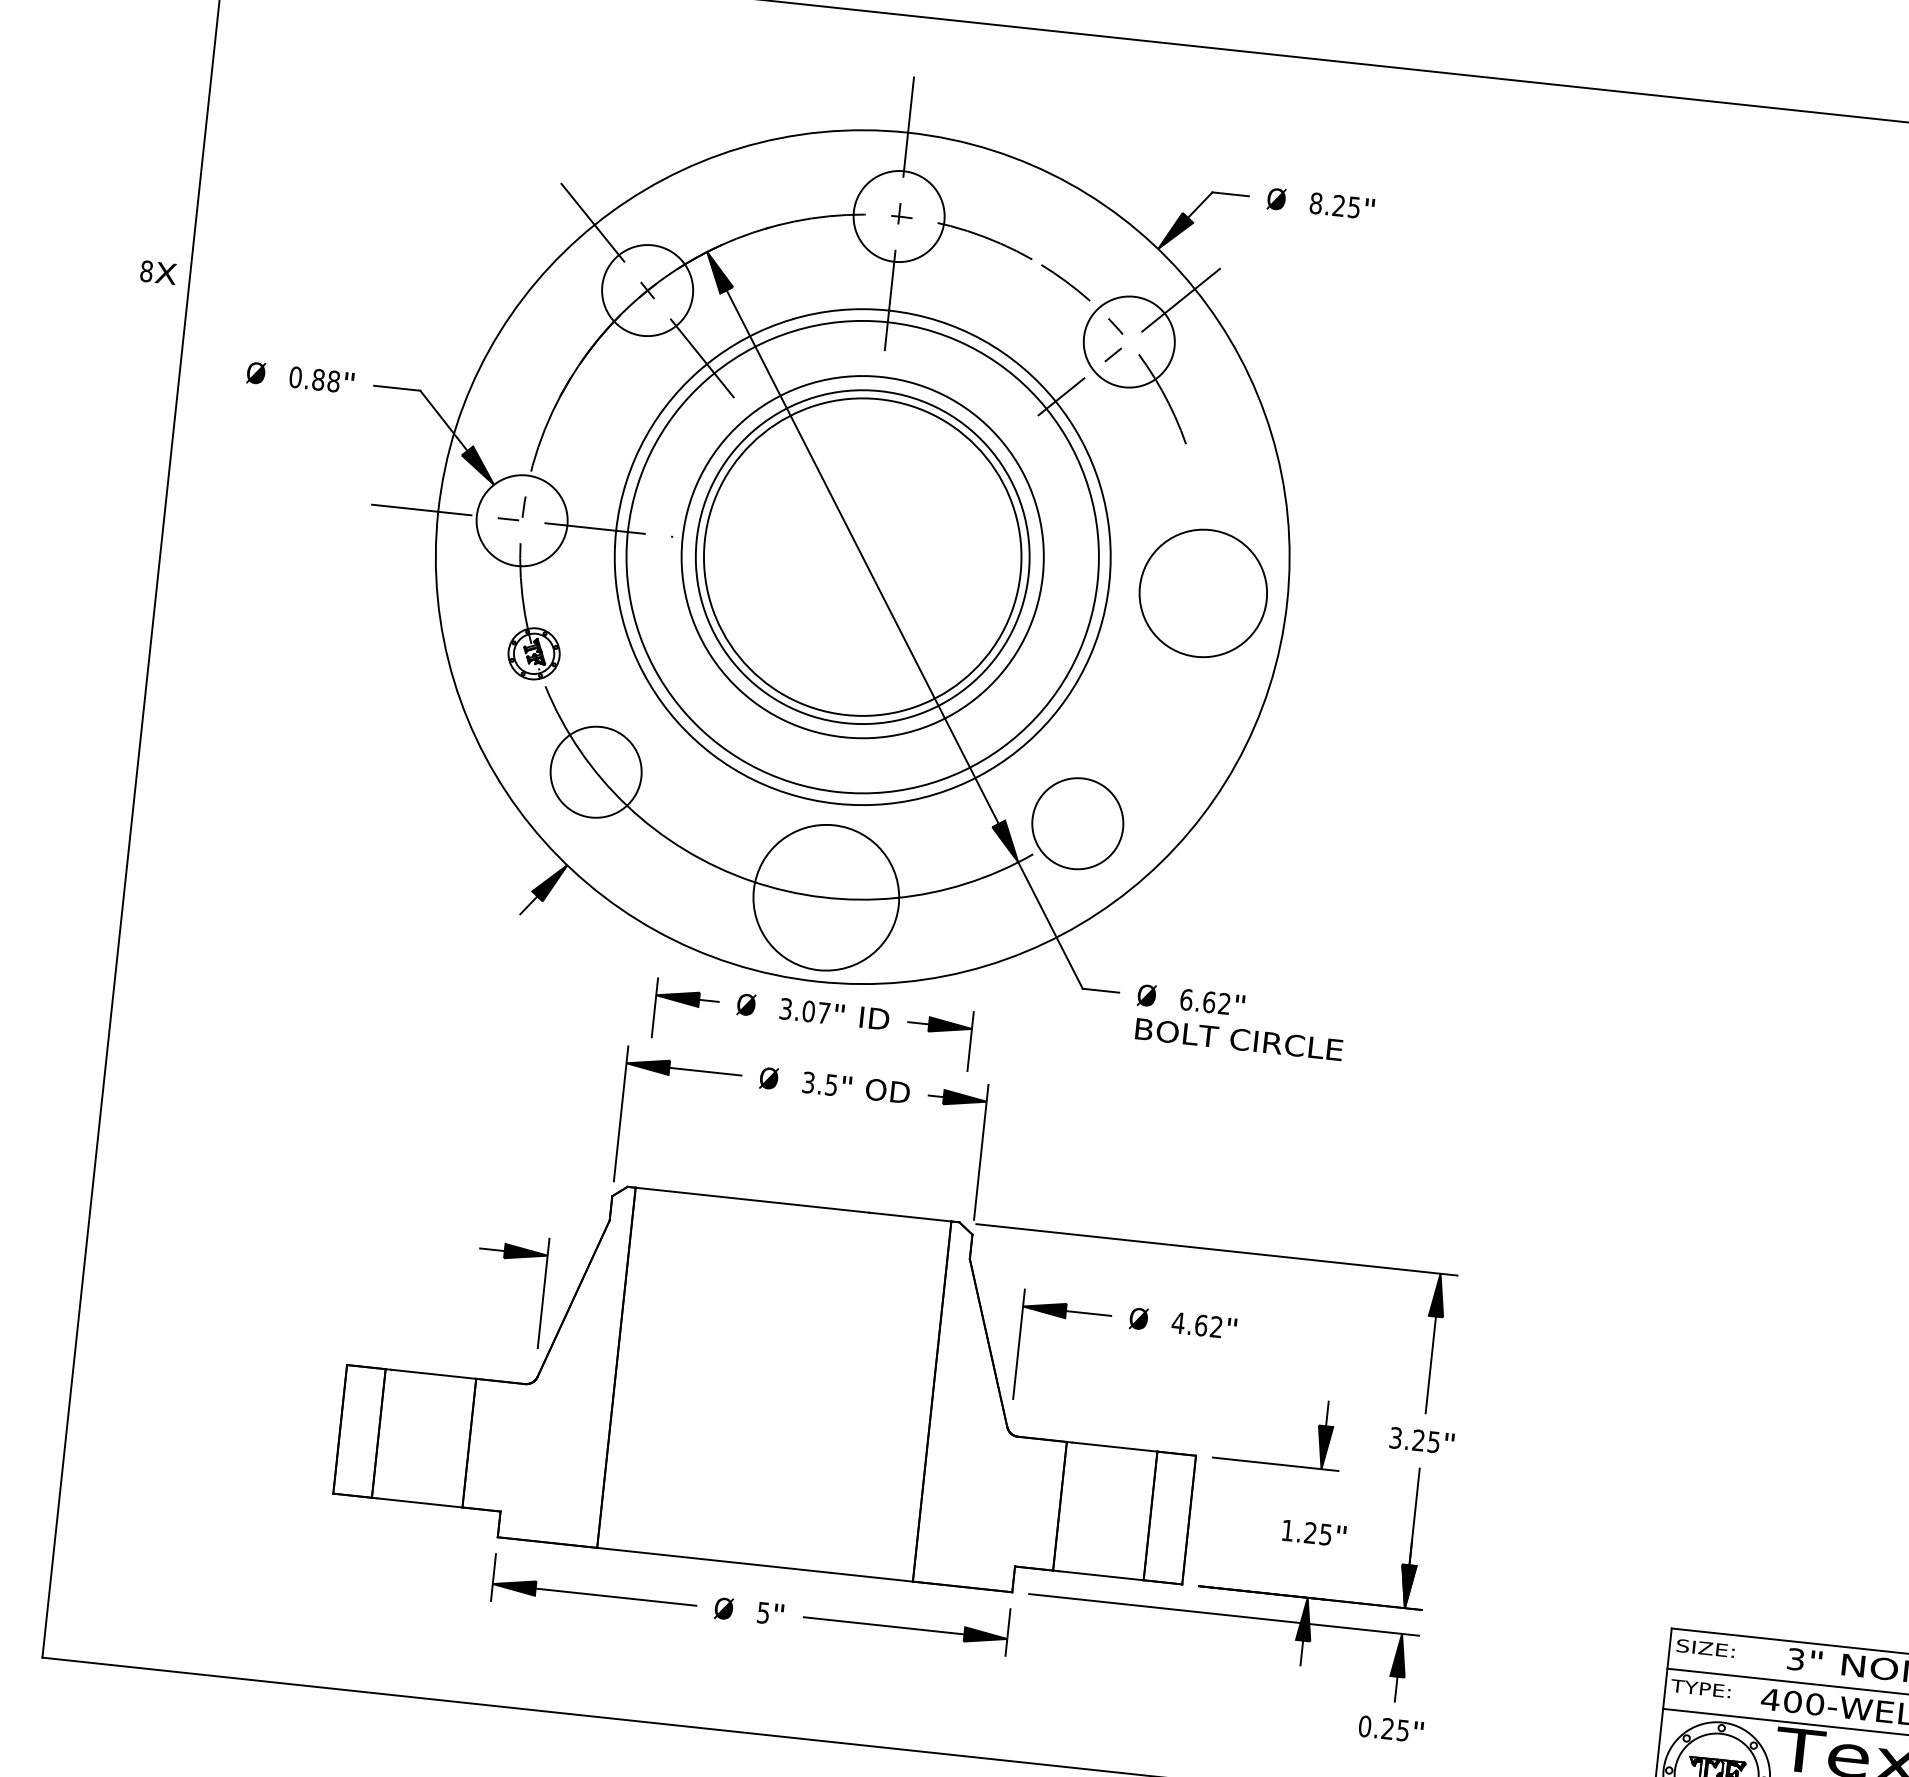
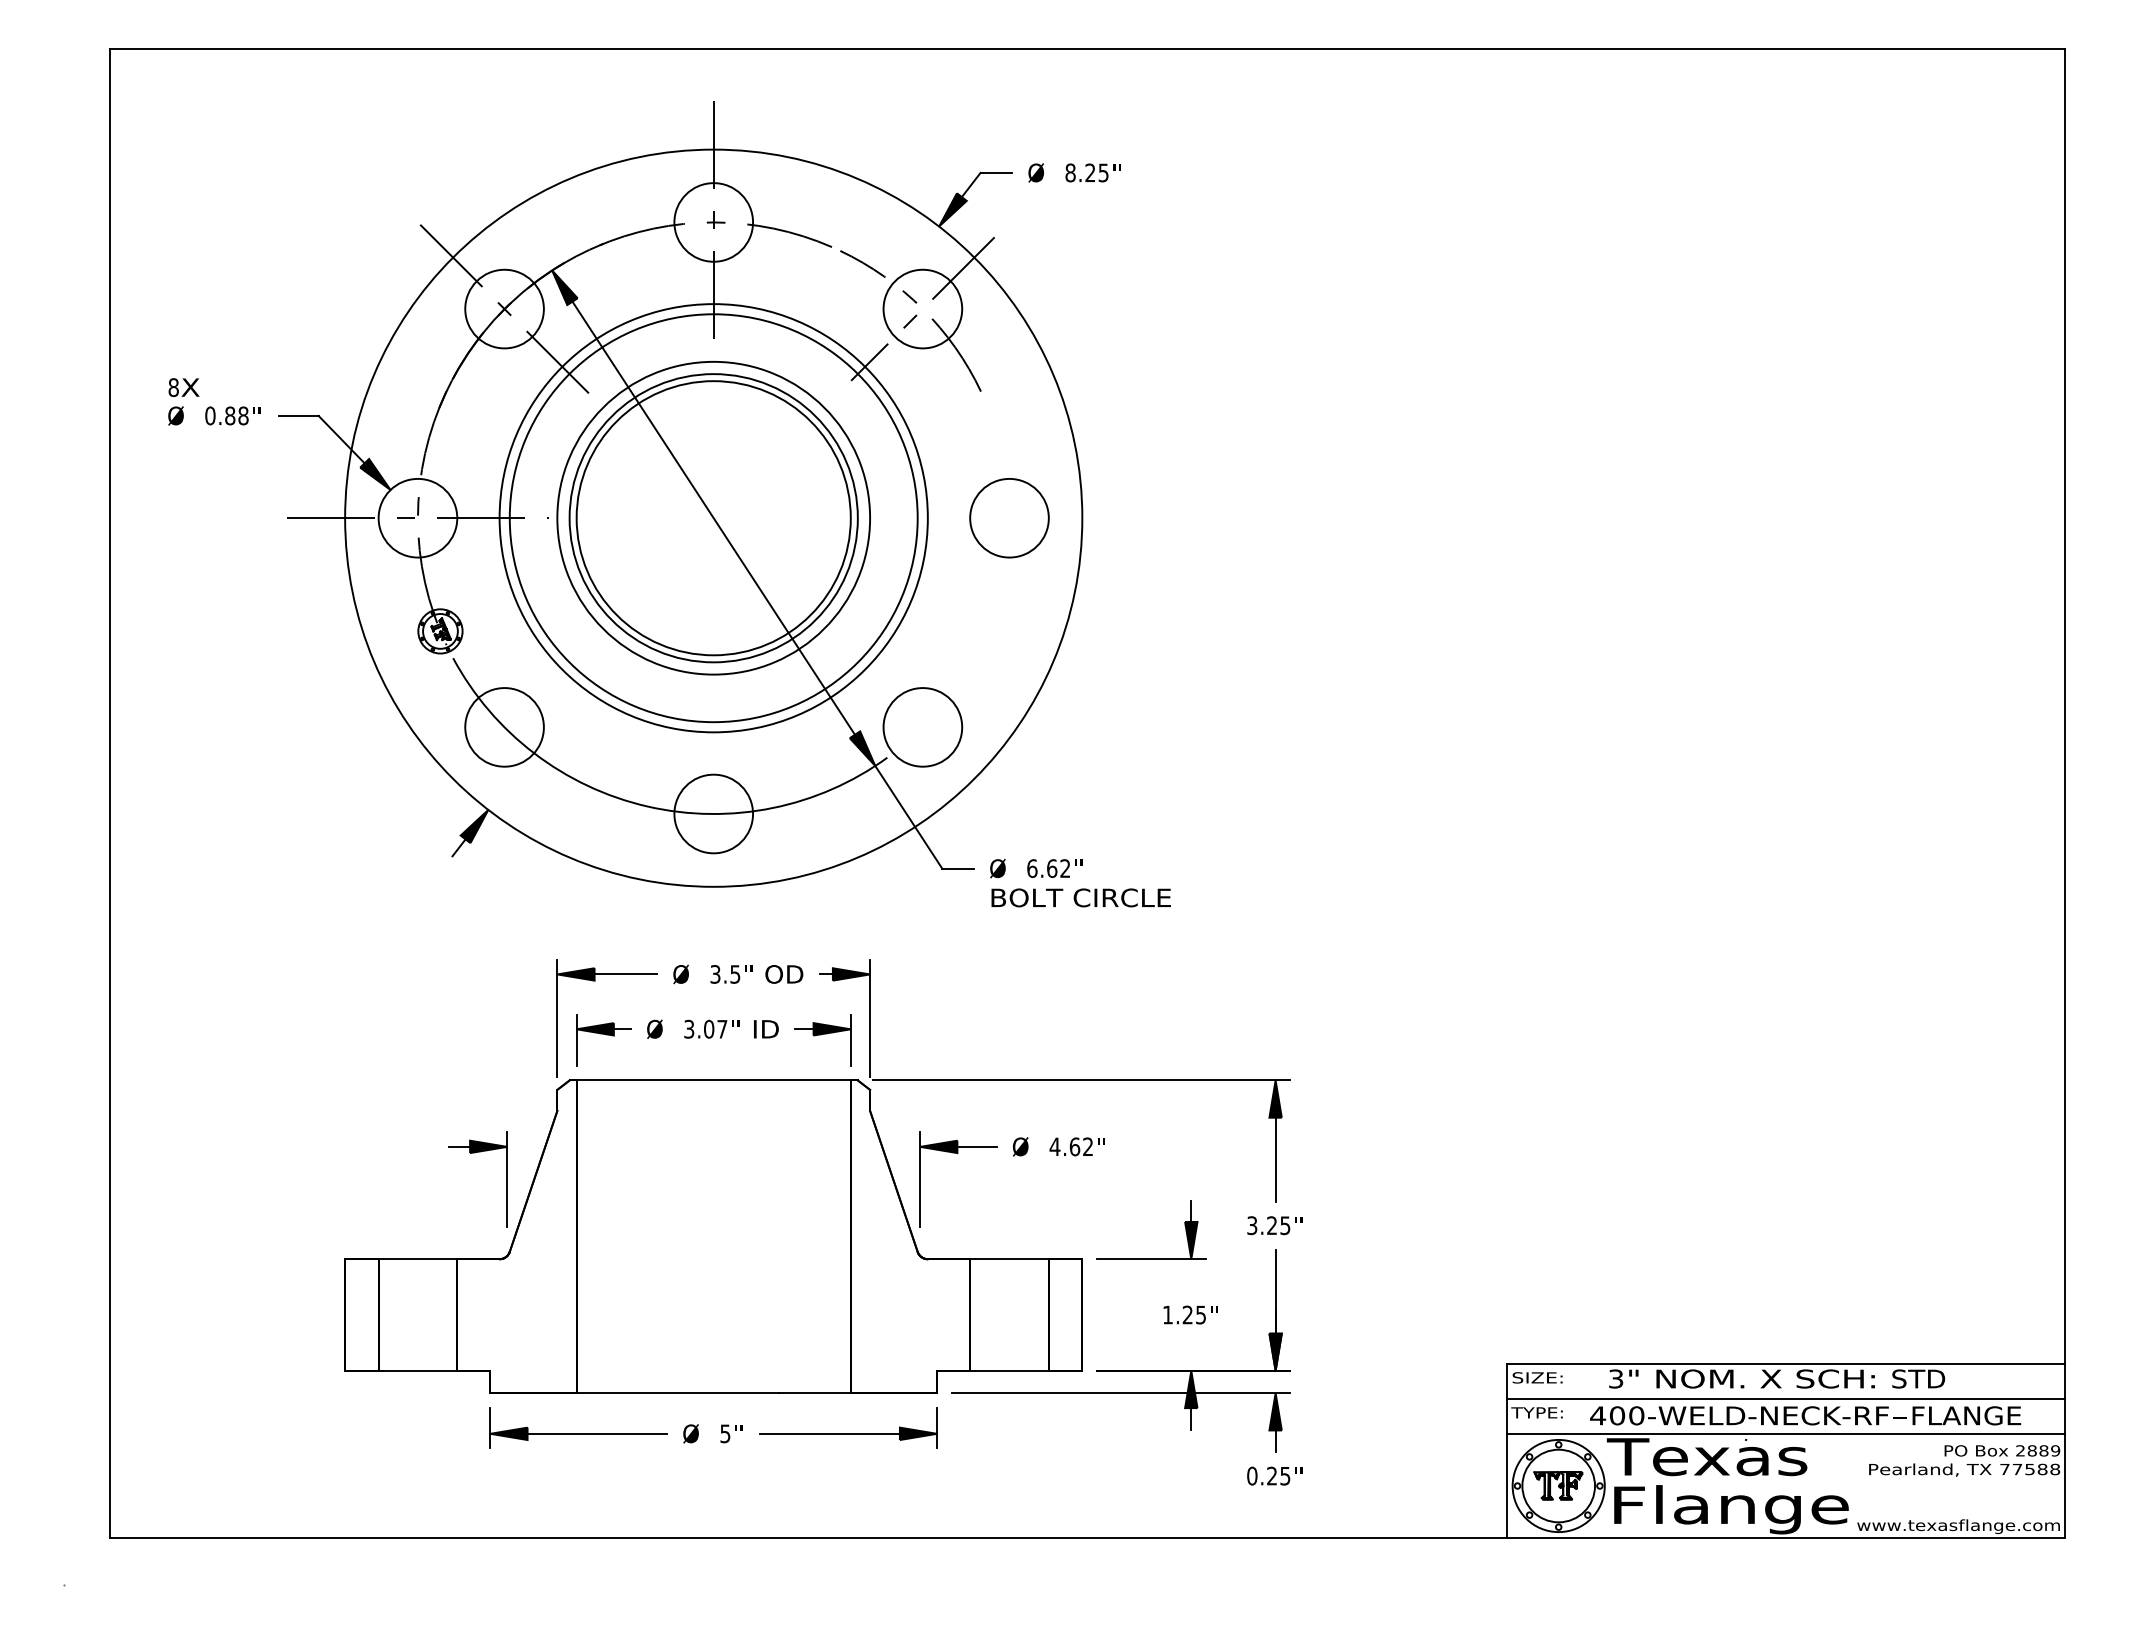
text: (157, 272) -> (183, 387), moved
circle: (1203, 593) -> (1009, 518), size x0.71
circle: (826, 897) -> (713, 813), size x0.62
part: (812, 1024) -> (713, 1040), moved

